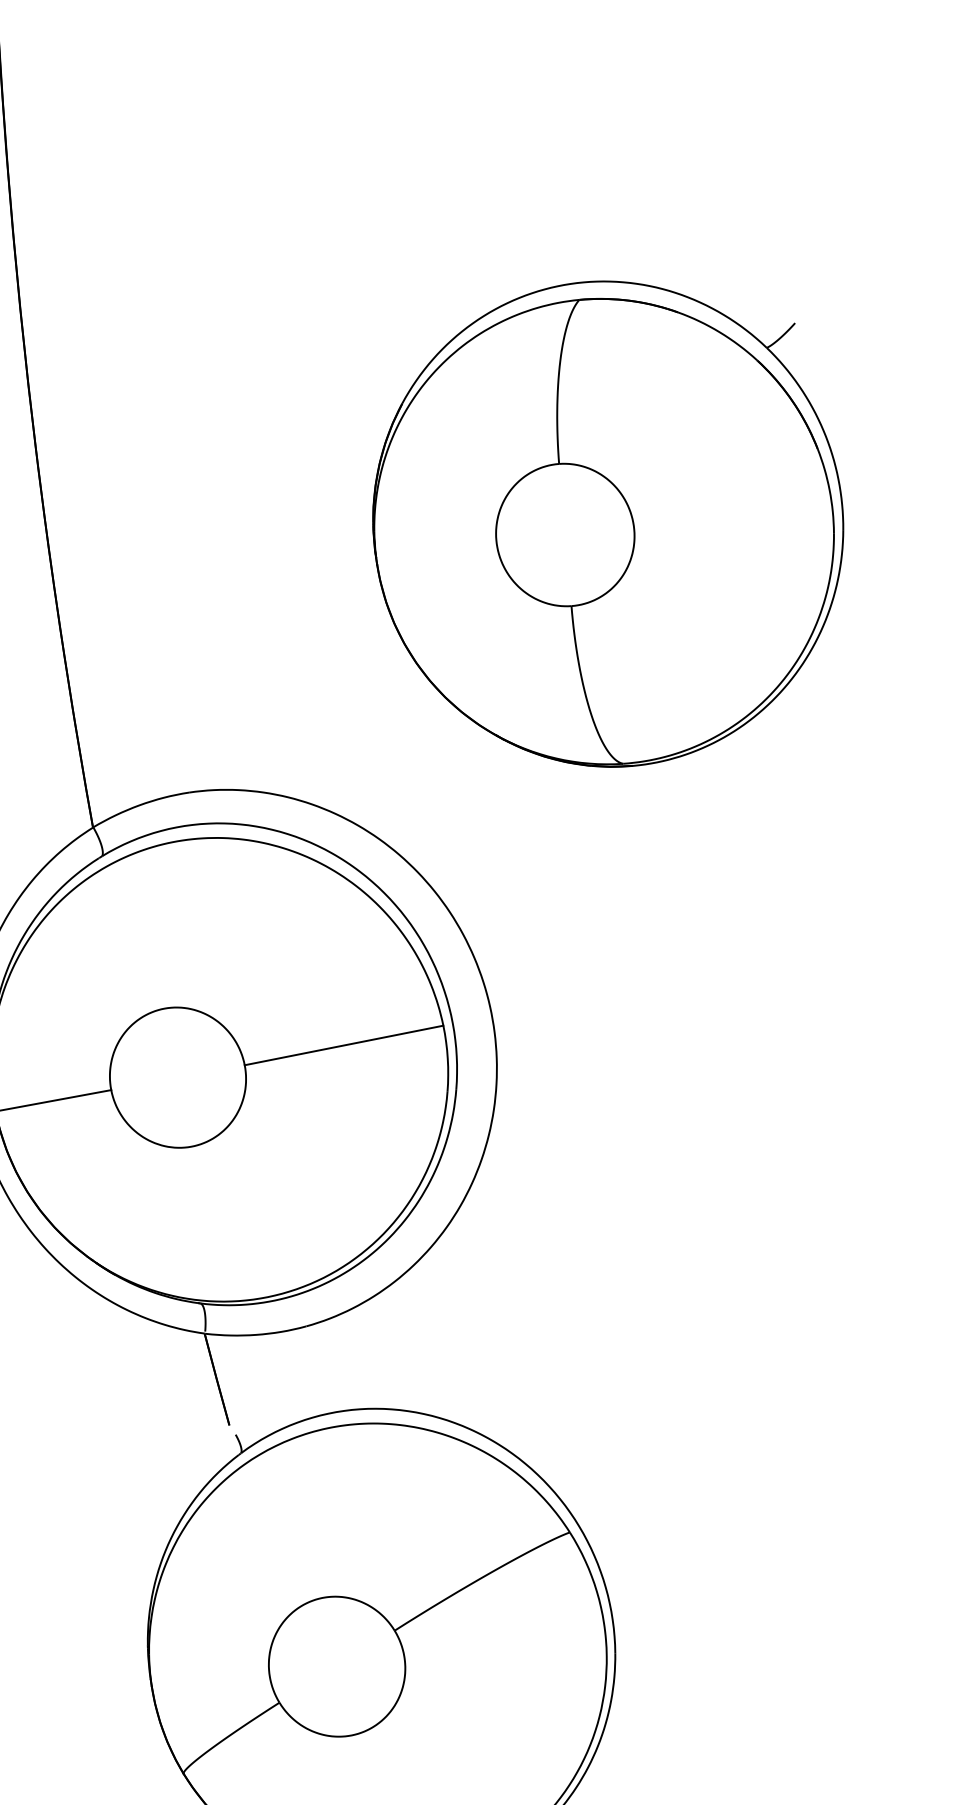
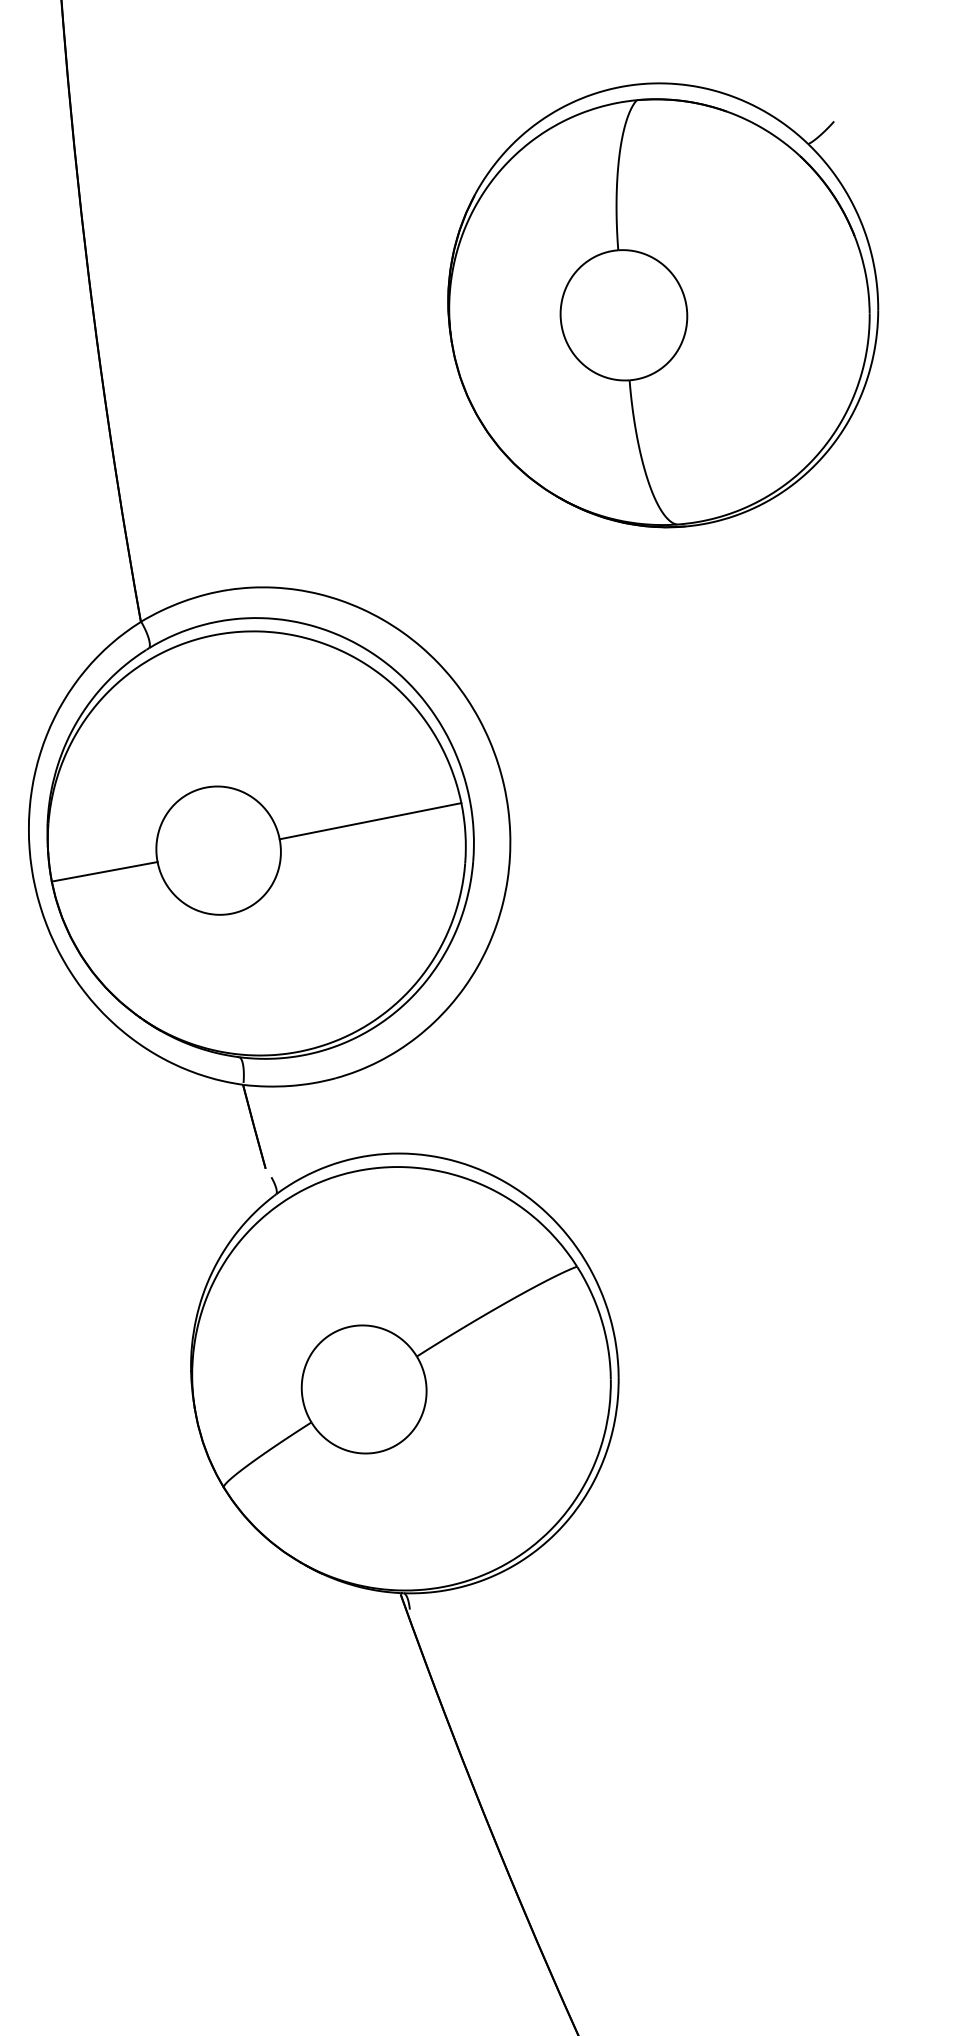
part: (608, 524) -> (663, 305), moved

